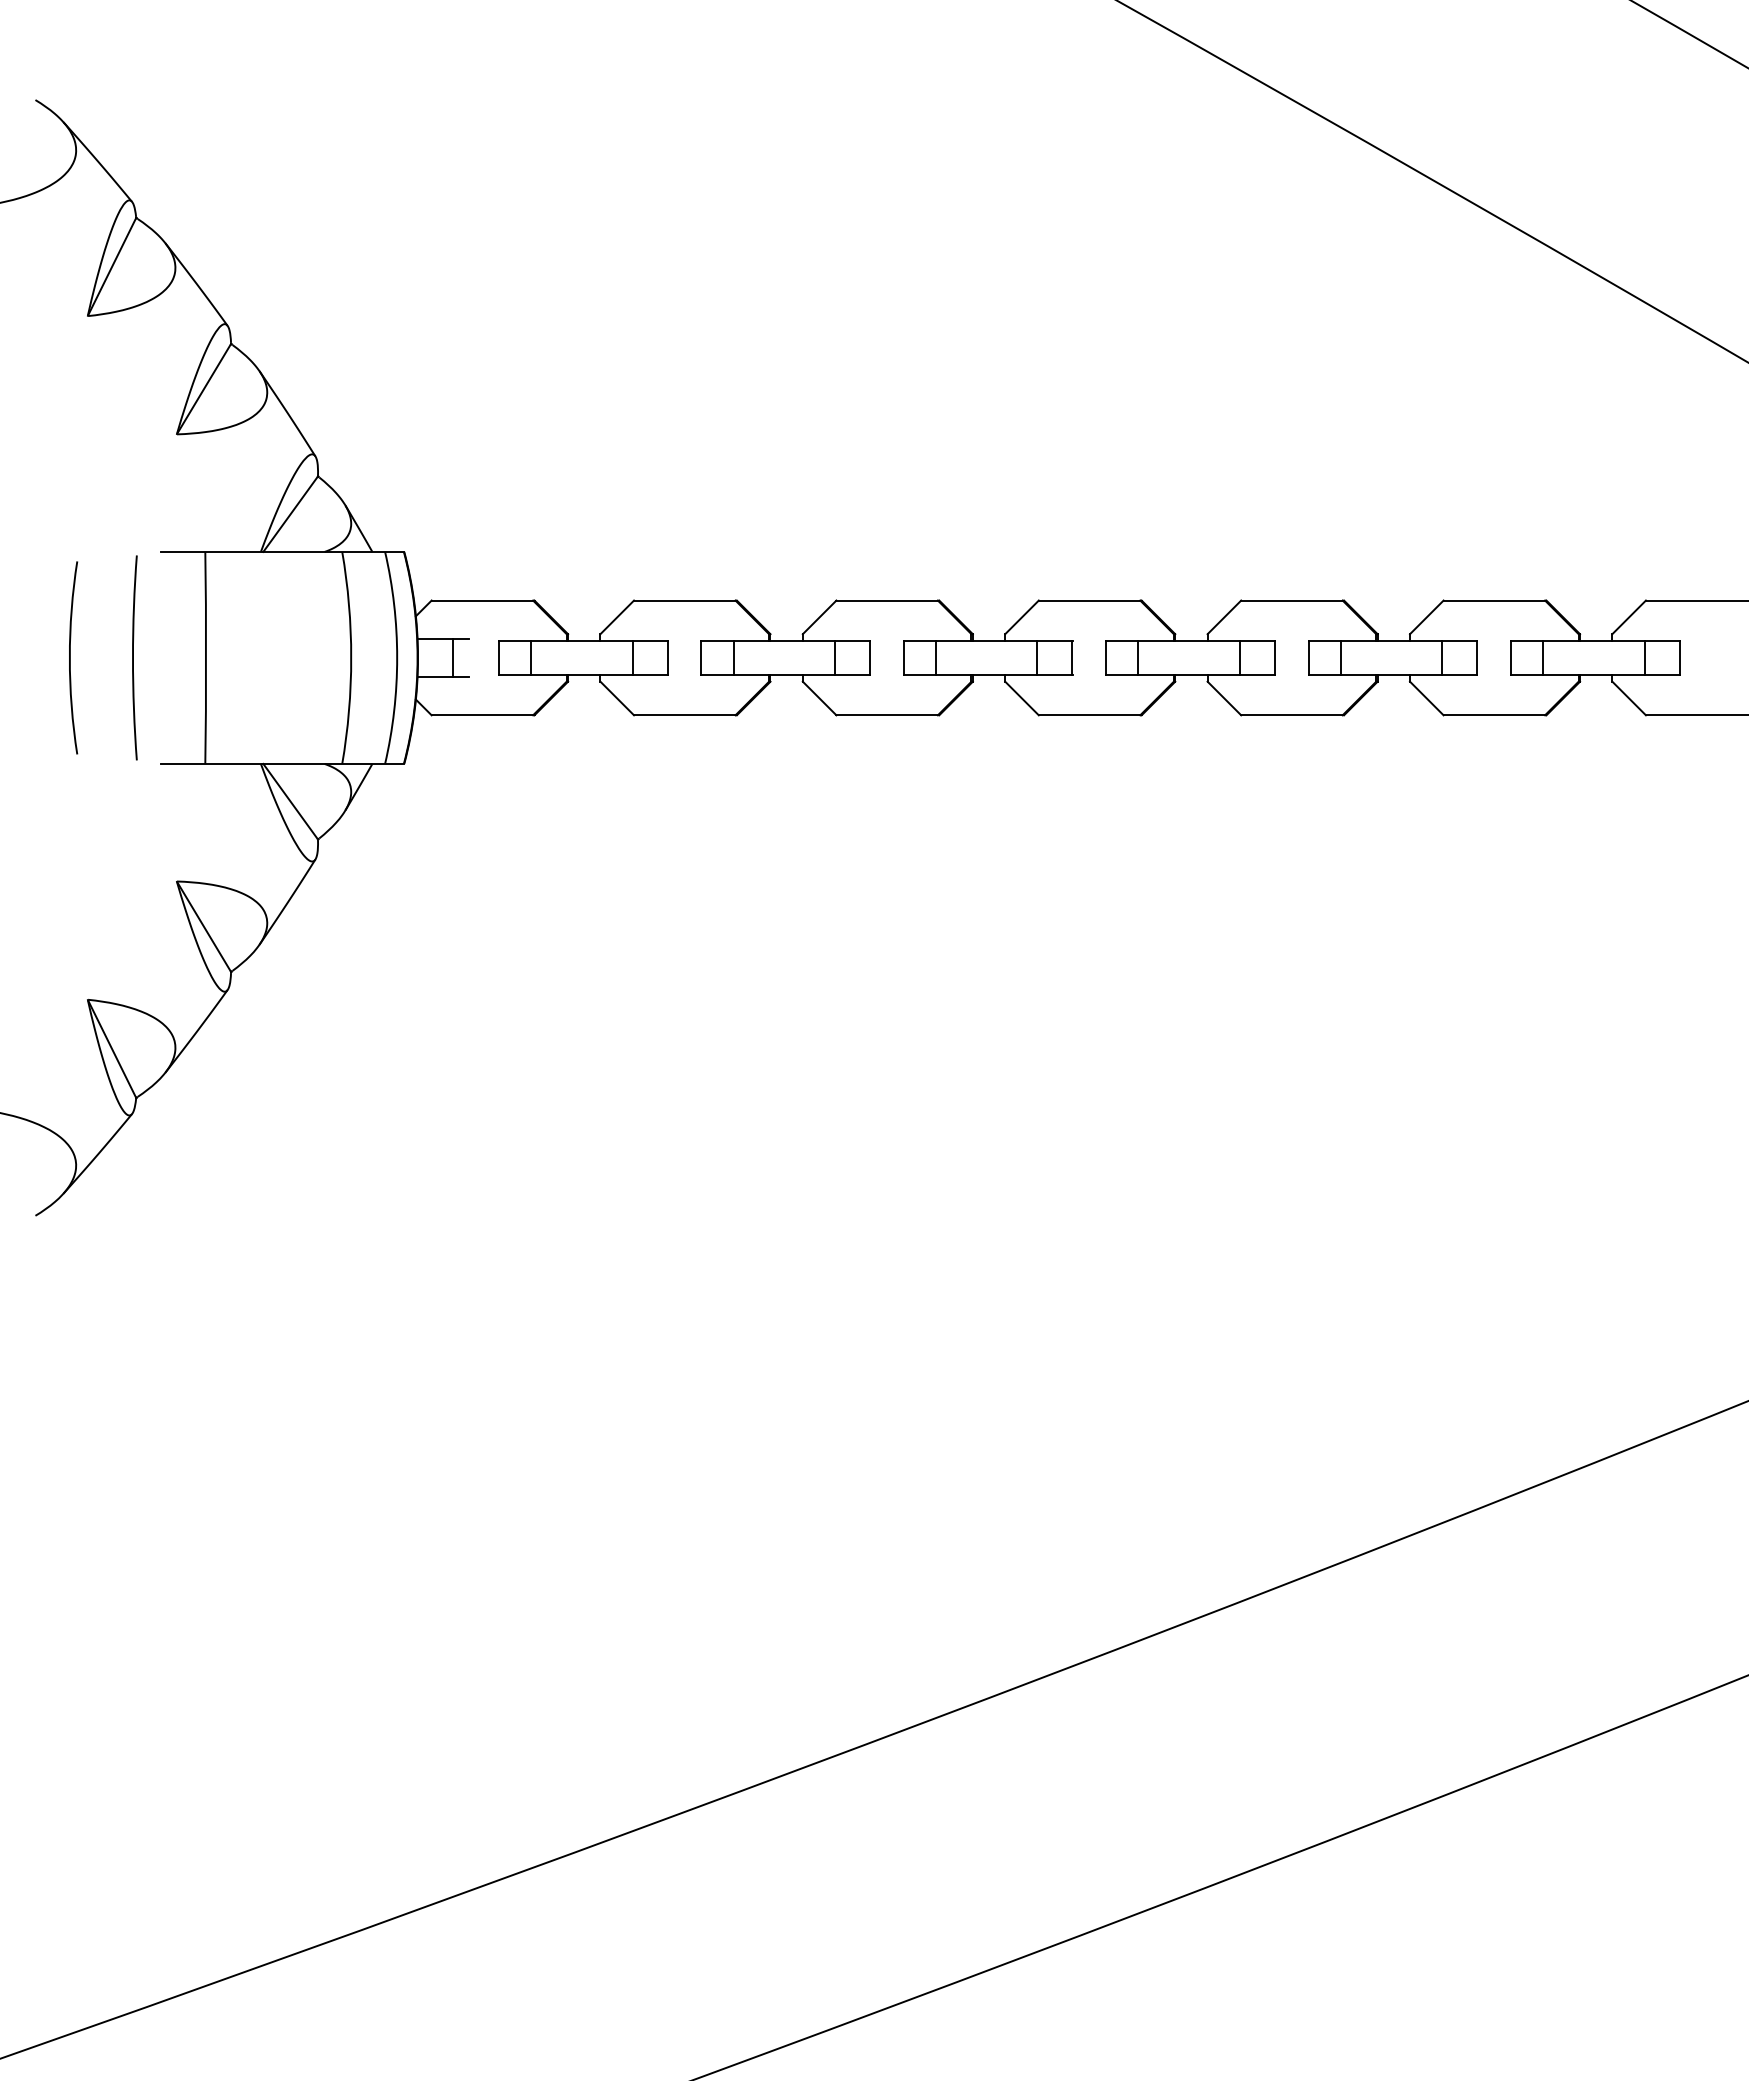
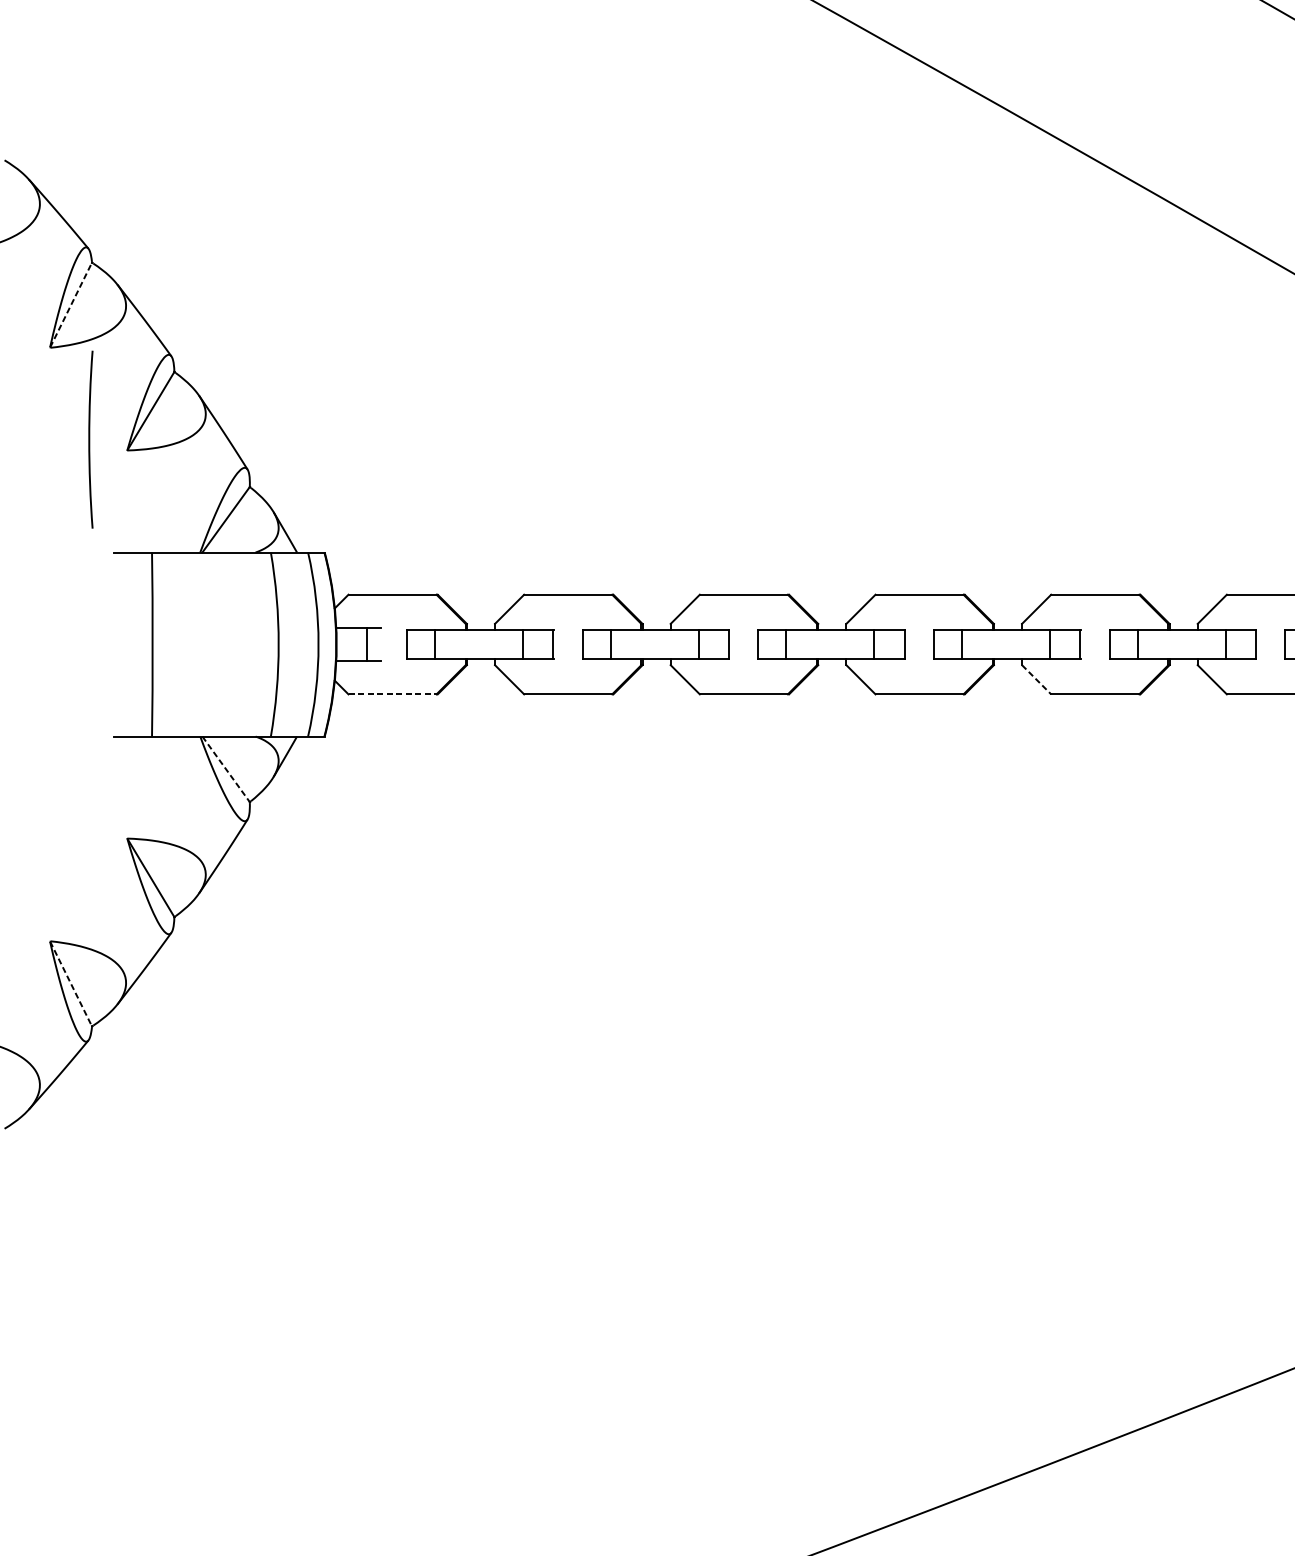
line: (112, 266) -> (71, 304), solid -> dashed
curve: (70, 657) -> (35, 644), removed
curve: (133, 657) -> (89, 439), moved
line: (1224, 698) -> (1036, 679), solid -> dashed
line: (483, 715) -> (393, 694), solid -> dashed
line: (290, 801) -> (225, 769), solid -> dashed
line: (112, 1049) -> (71, 984), solid -> dashed

